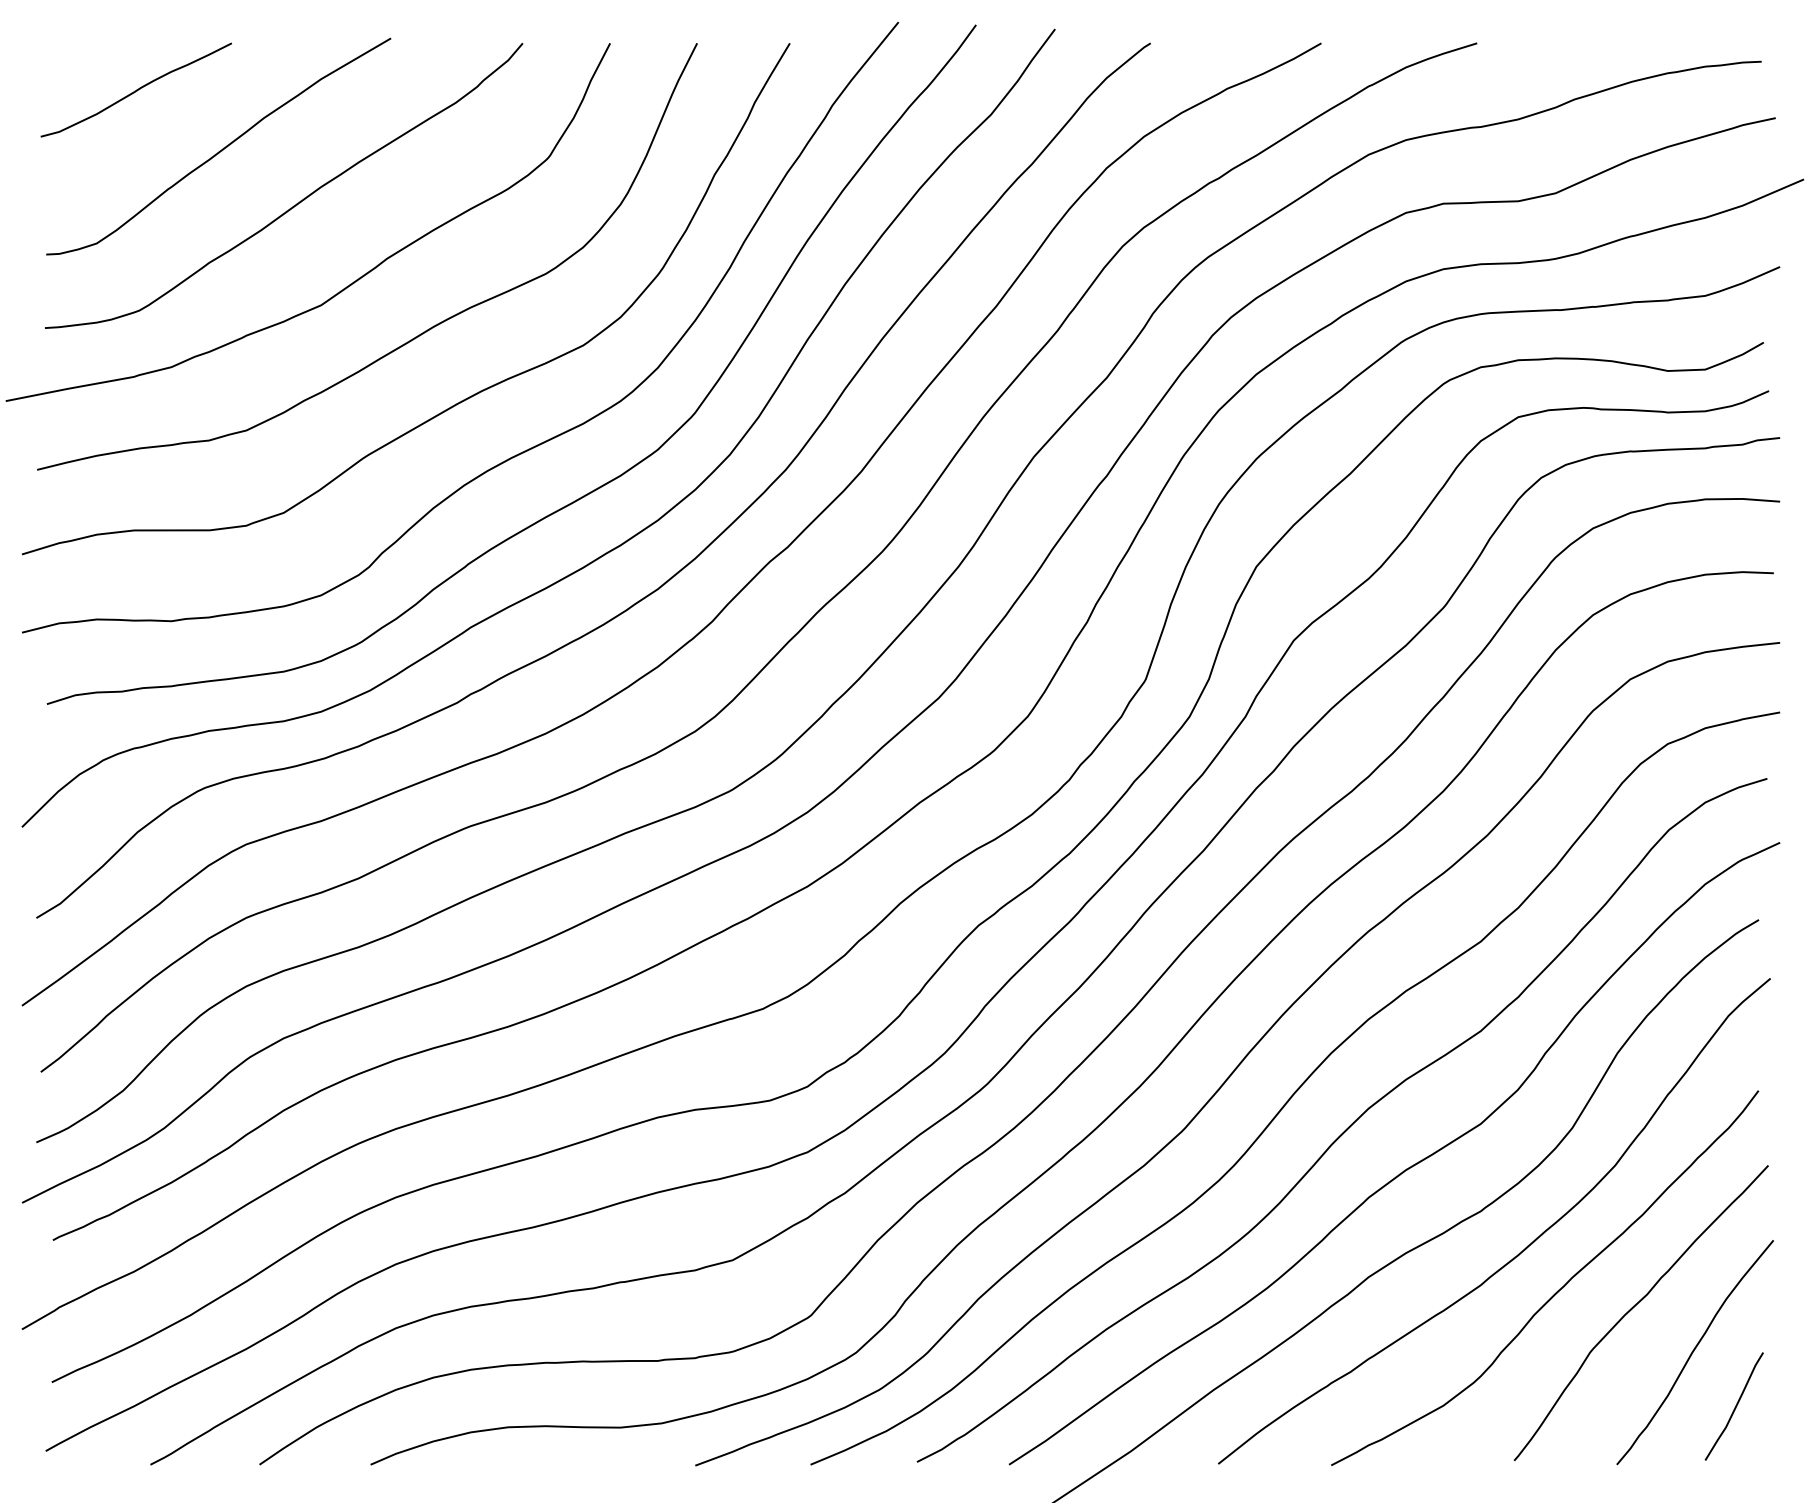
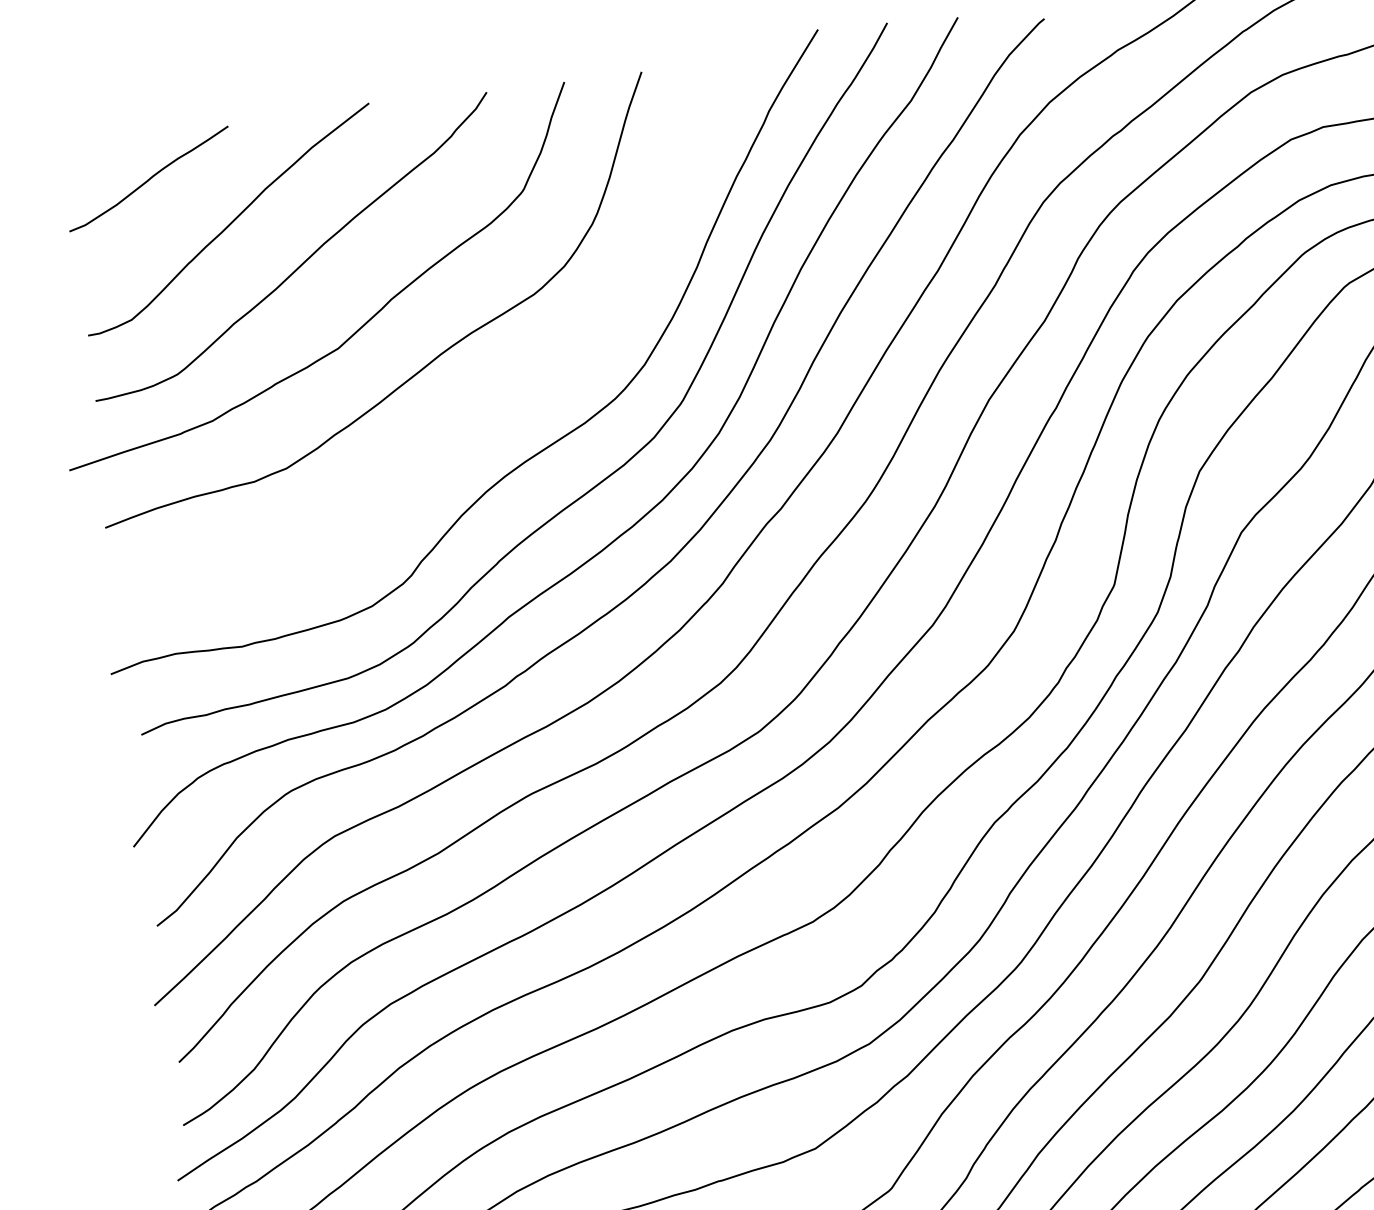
curve: (457, 402) -> (470, 418), removed

